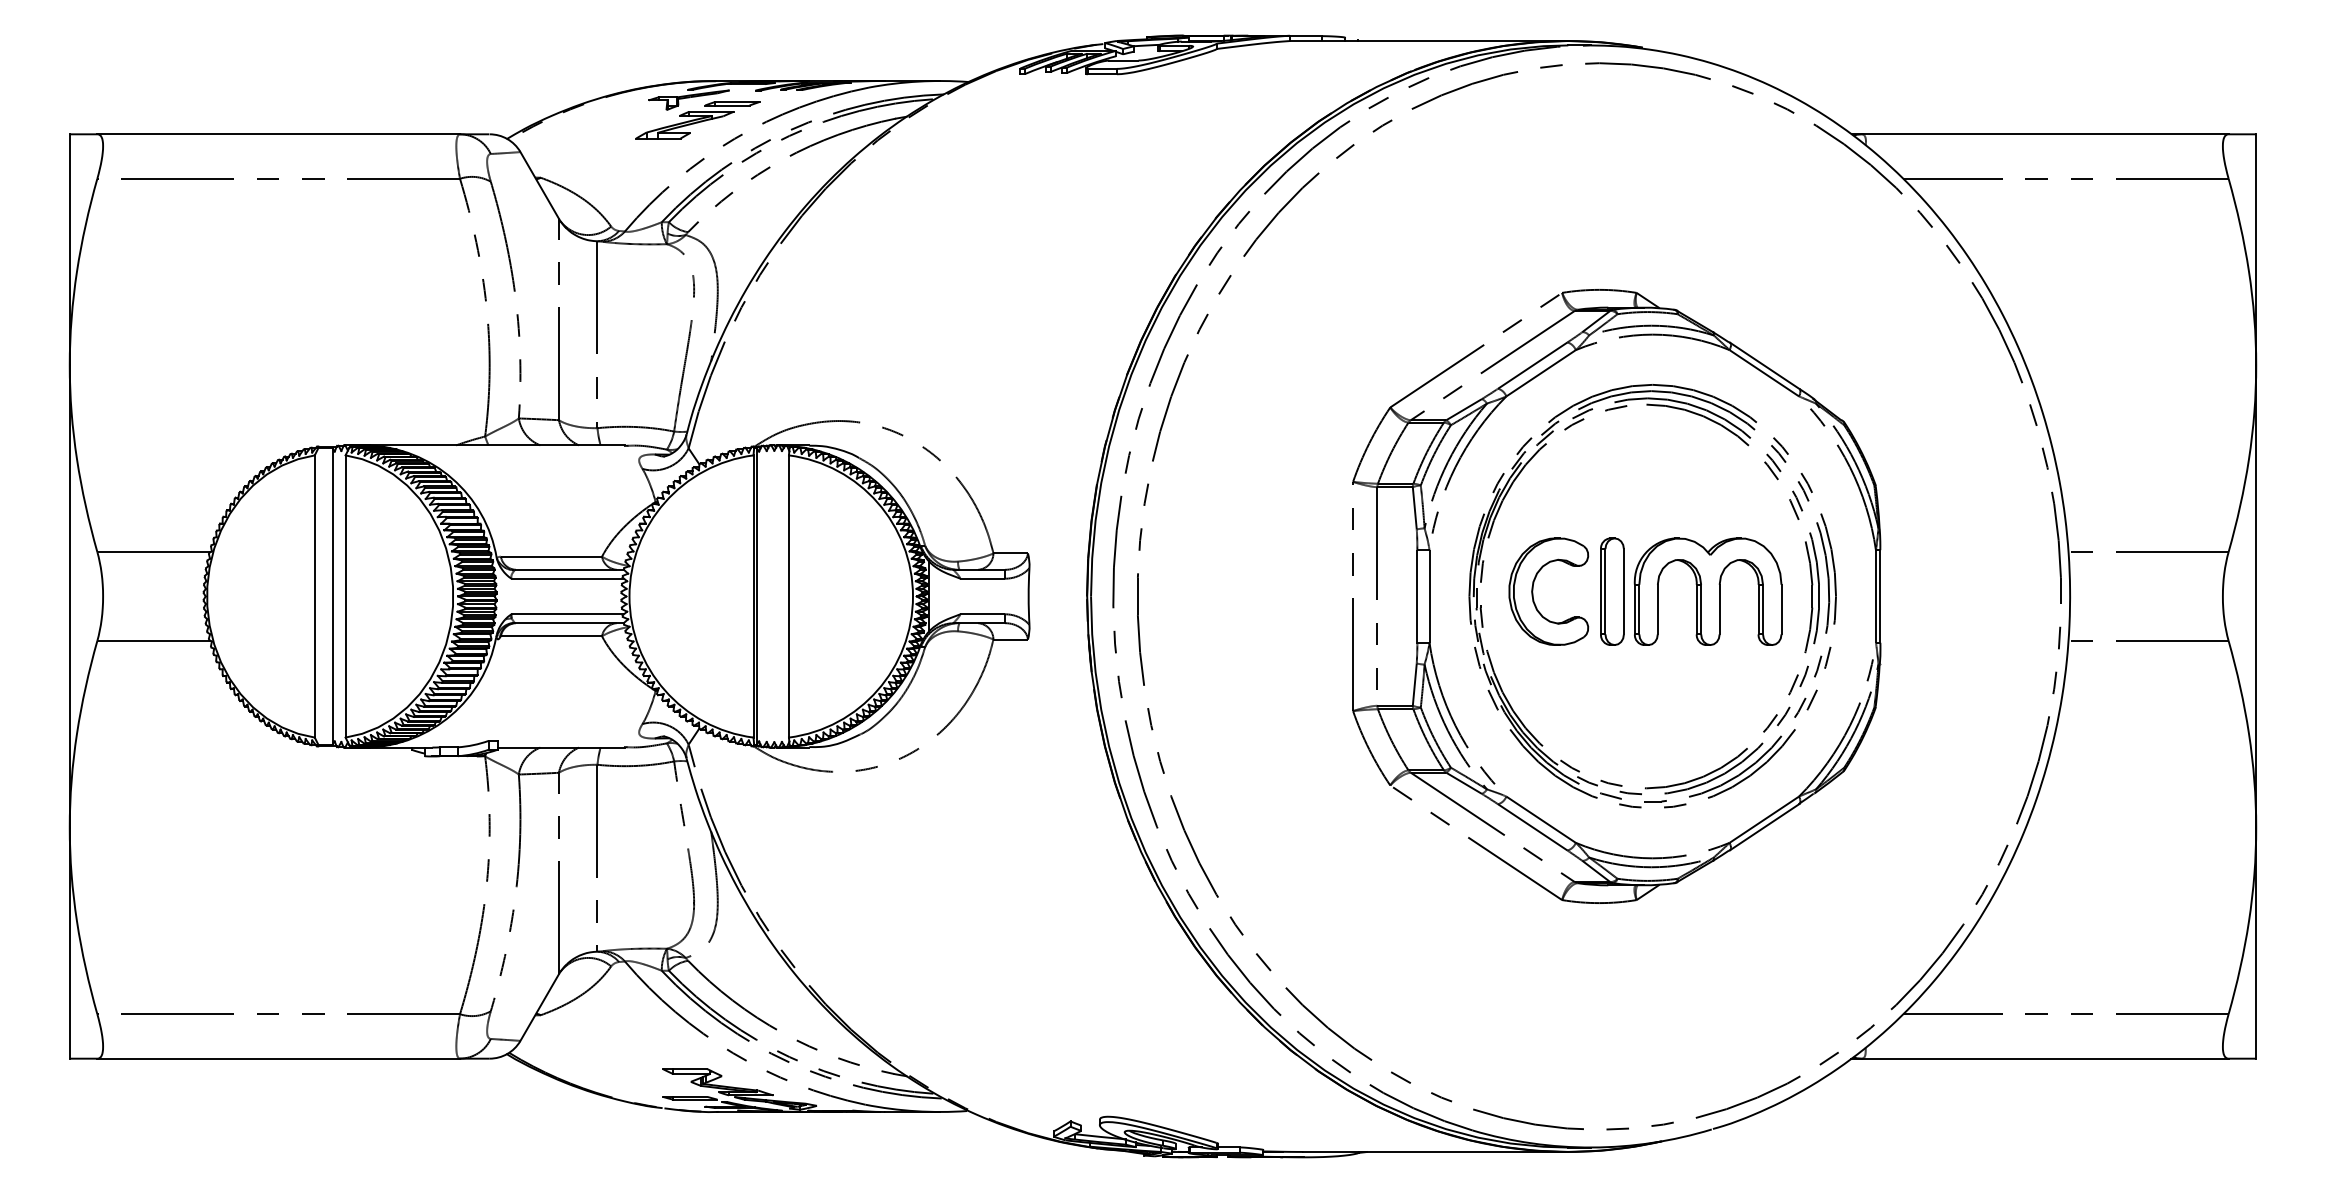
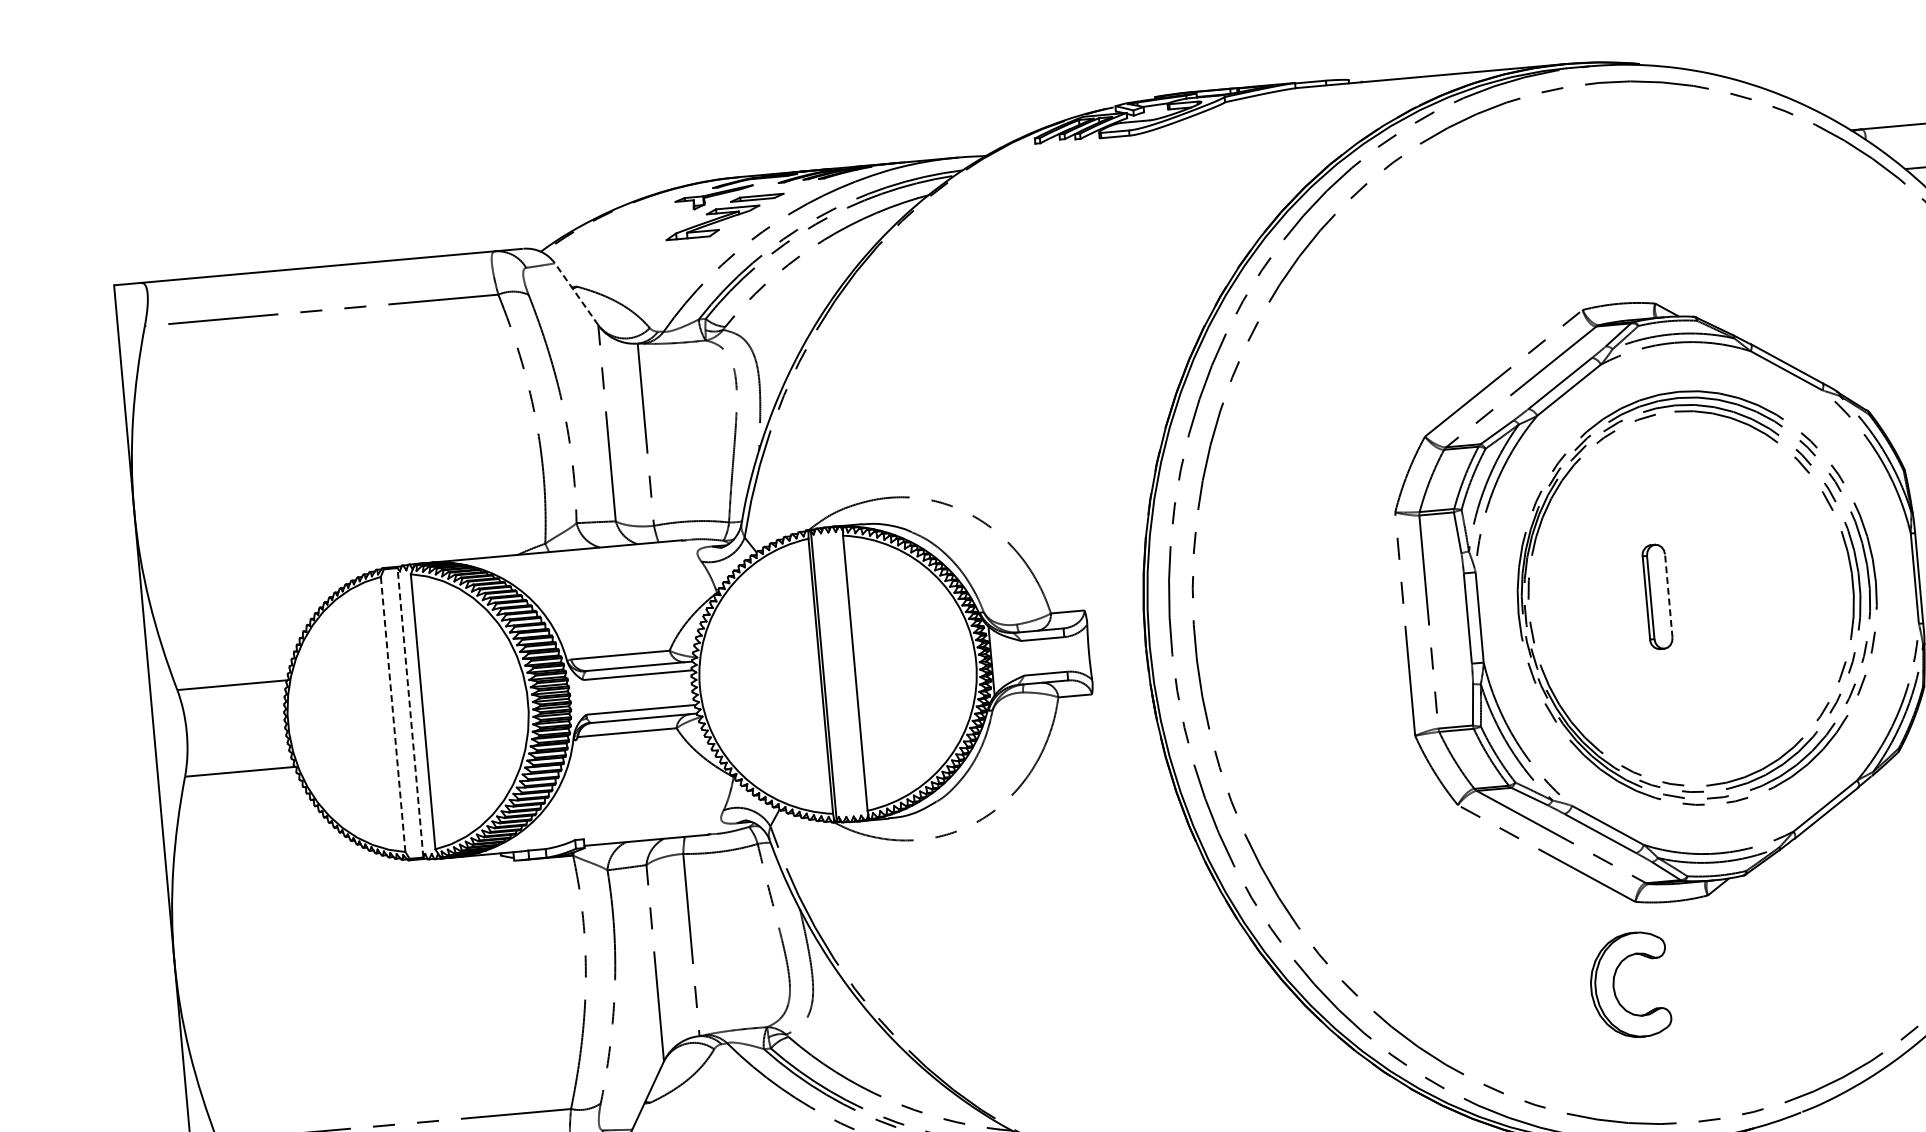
line: (539, 185) -> (576, 294), solid -> dashed
part: (1533, 591) -> (1614, 986), moved
line: (1623, 591) -> (1668, 595), solid -> dashed
part: (1707, 591) -> (1750, 588), removed
line: (314, 595) -> (392, 713), solid -> dashed
line: (332, 595) -> (410, 711), solid -> dashed

